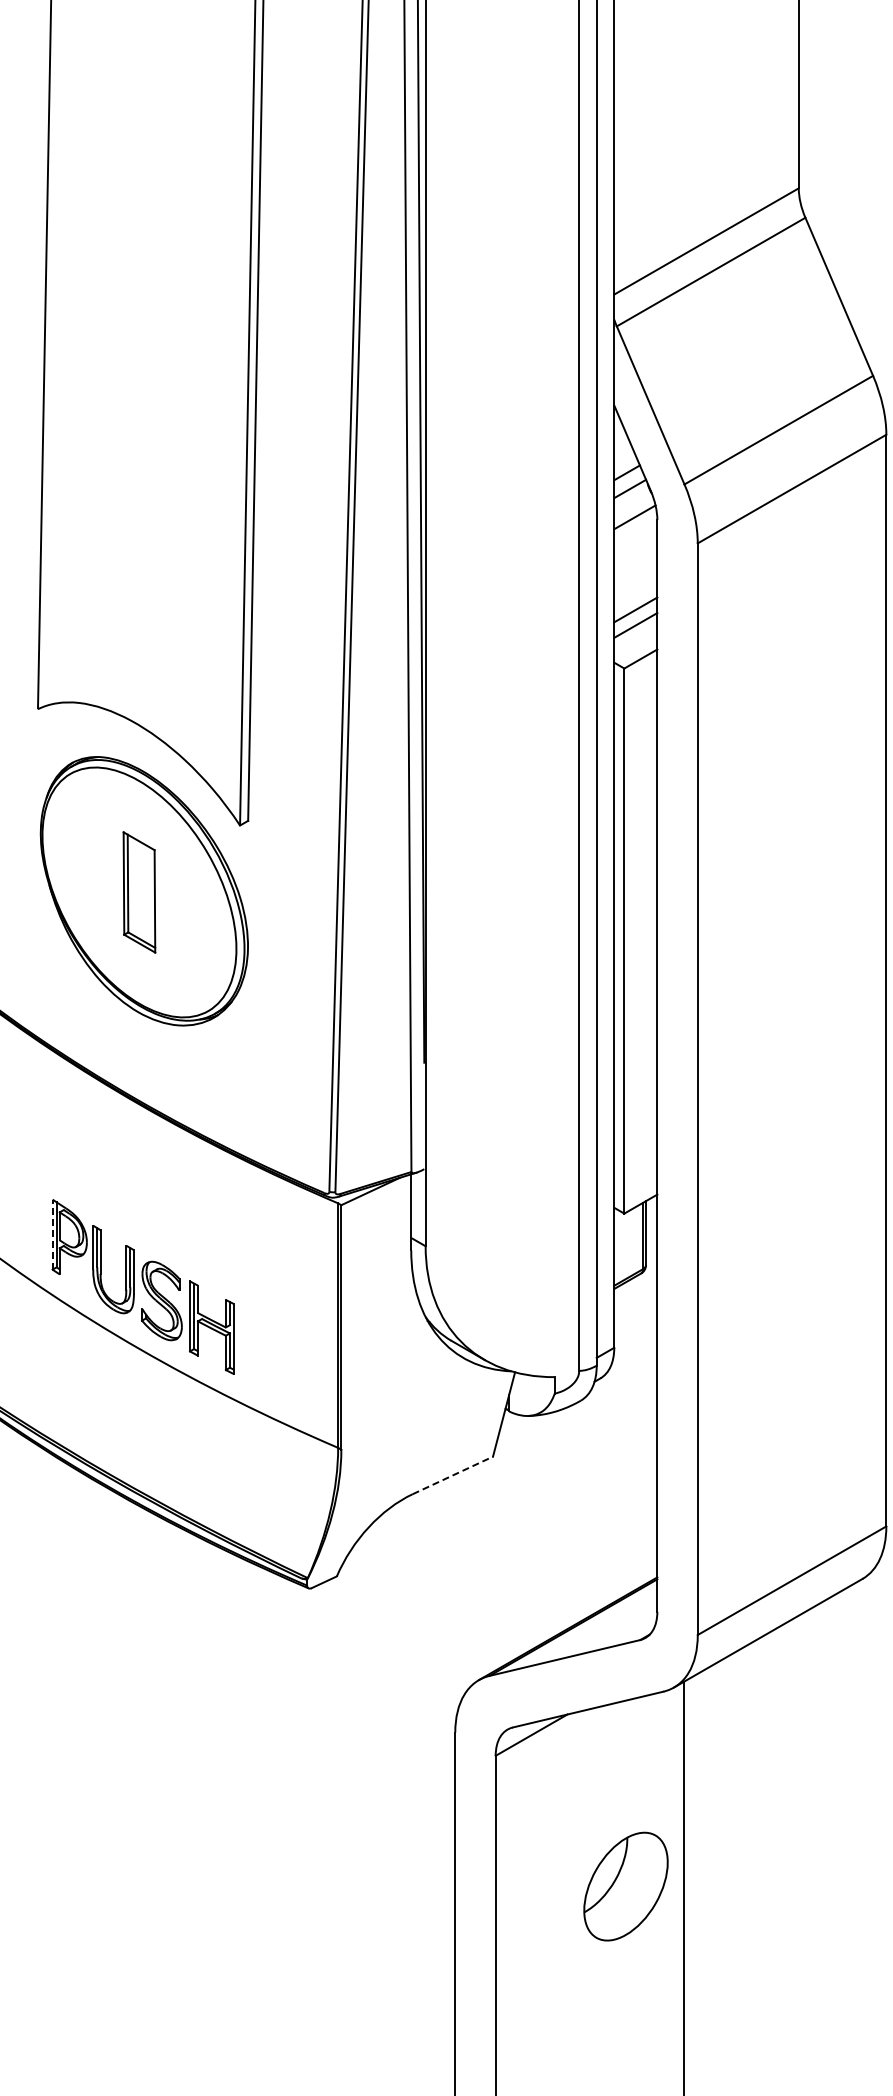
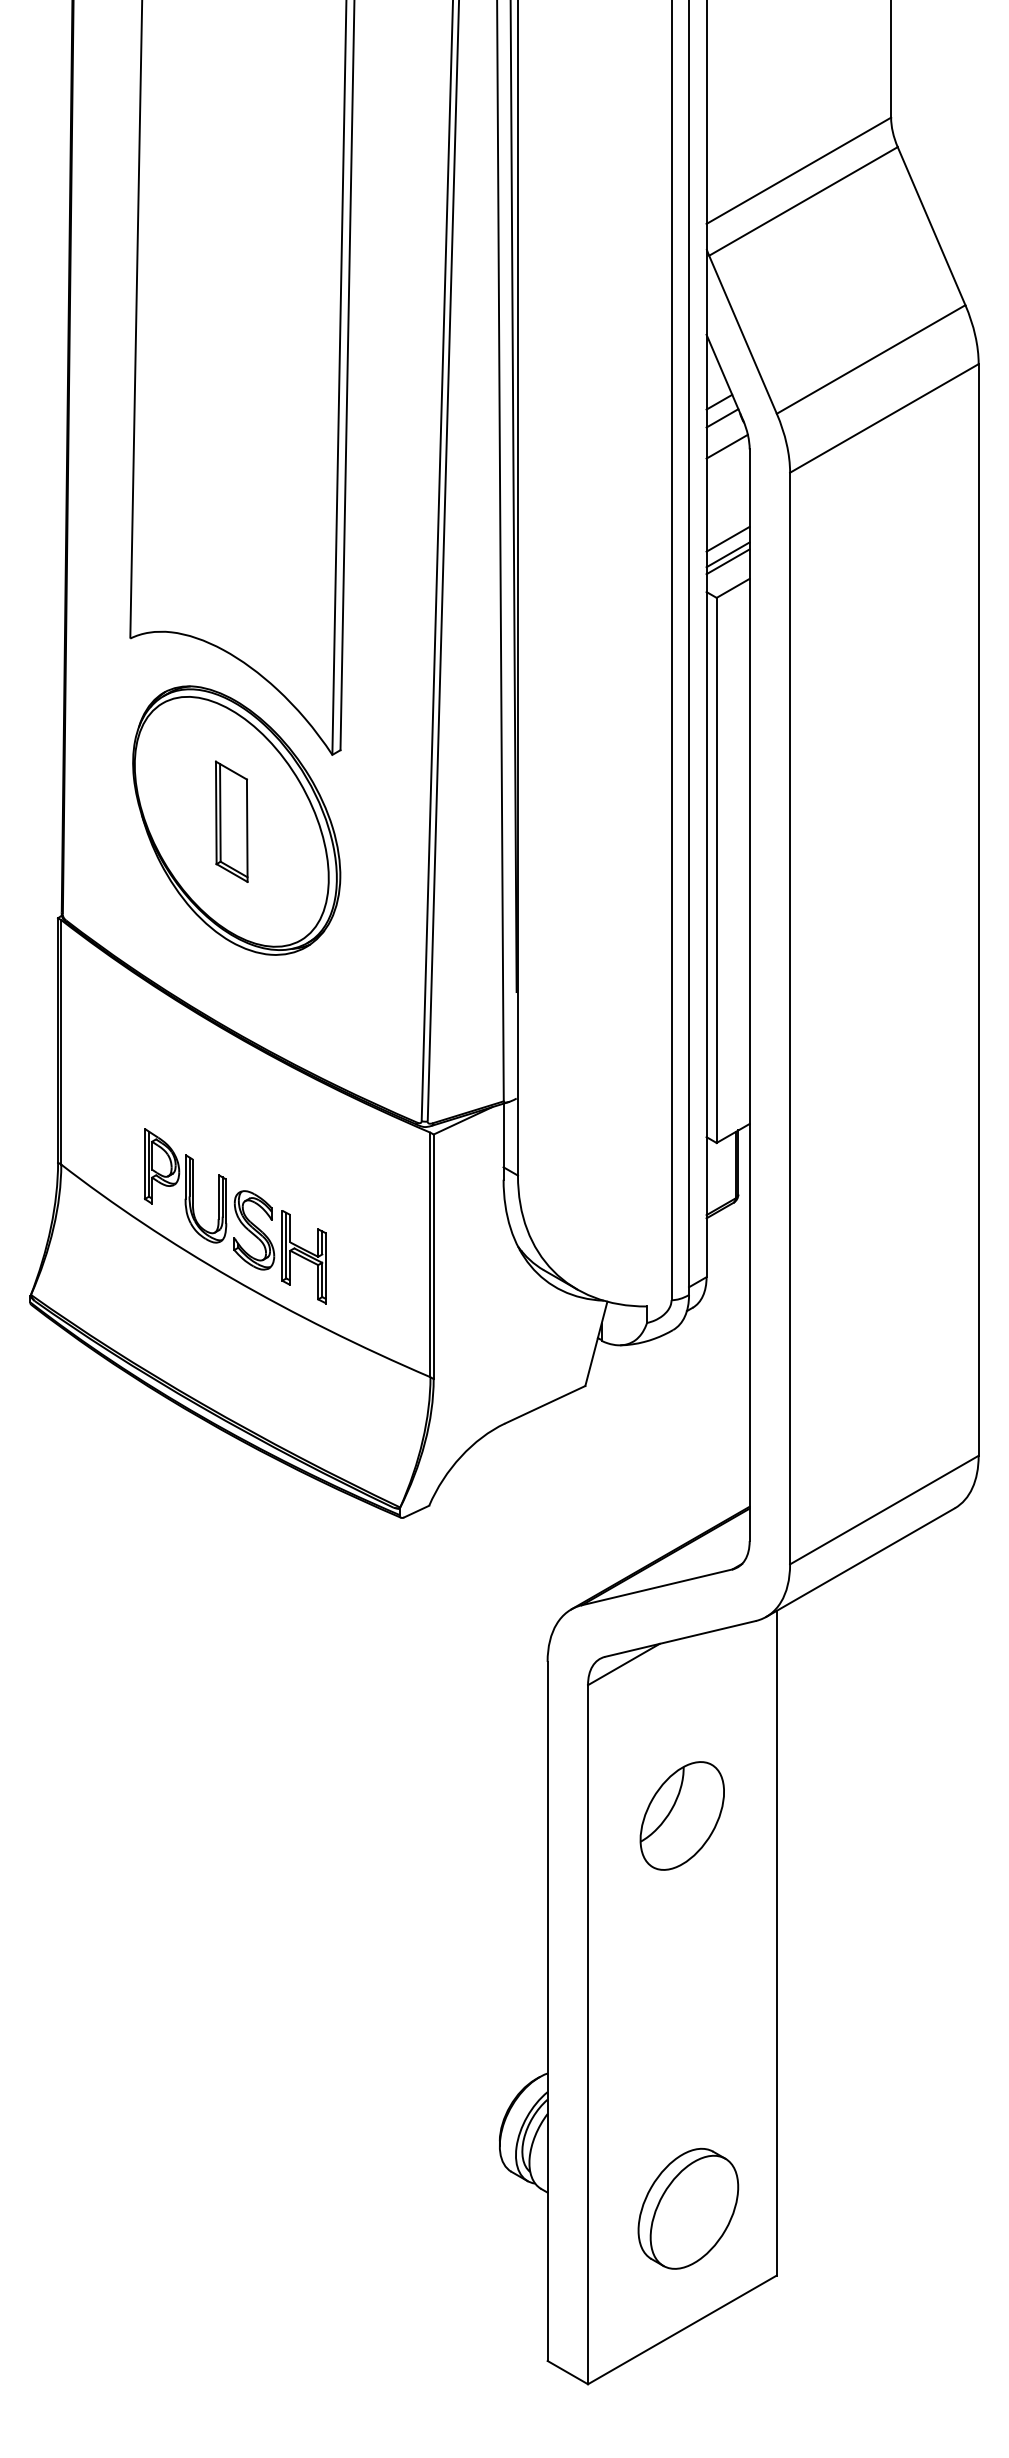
line: (635, 632) -> (727, 561), added
line: (52, 1234) -> (144, 1163), dashed -> solid
line: (453, 1475) -> (545, 1404), dashed -> solid
part: (625, 1886) -> (681, 1815), moved

